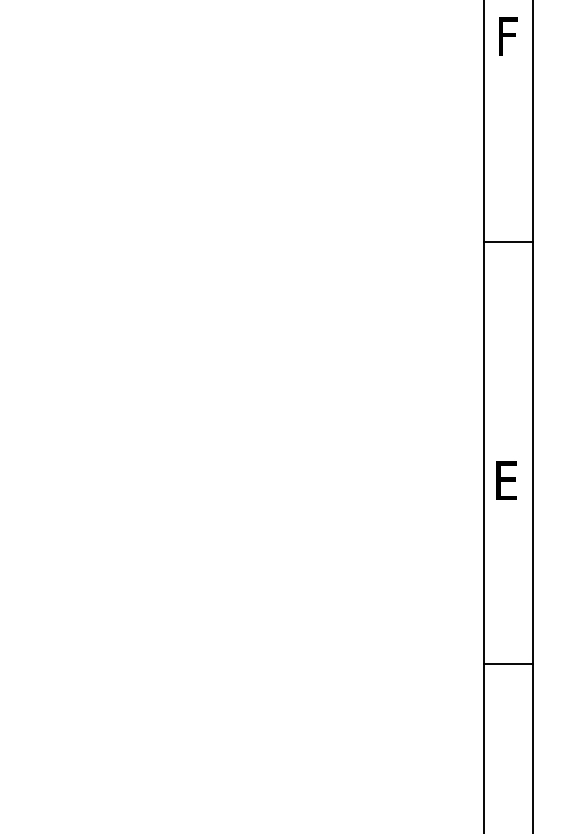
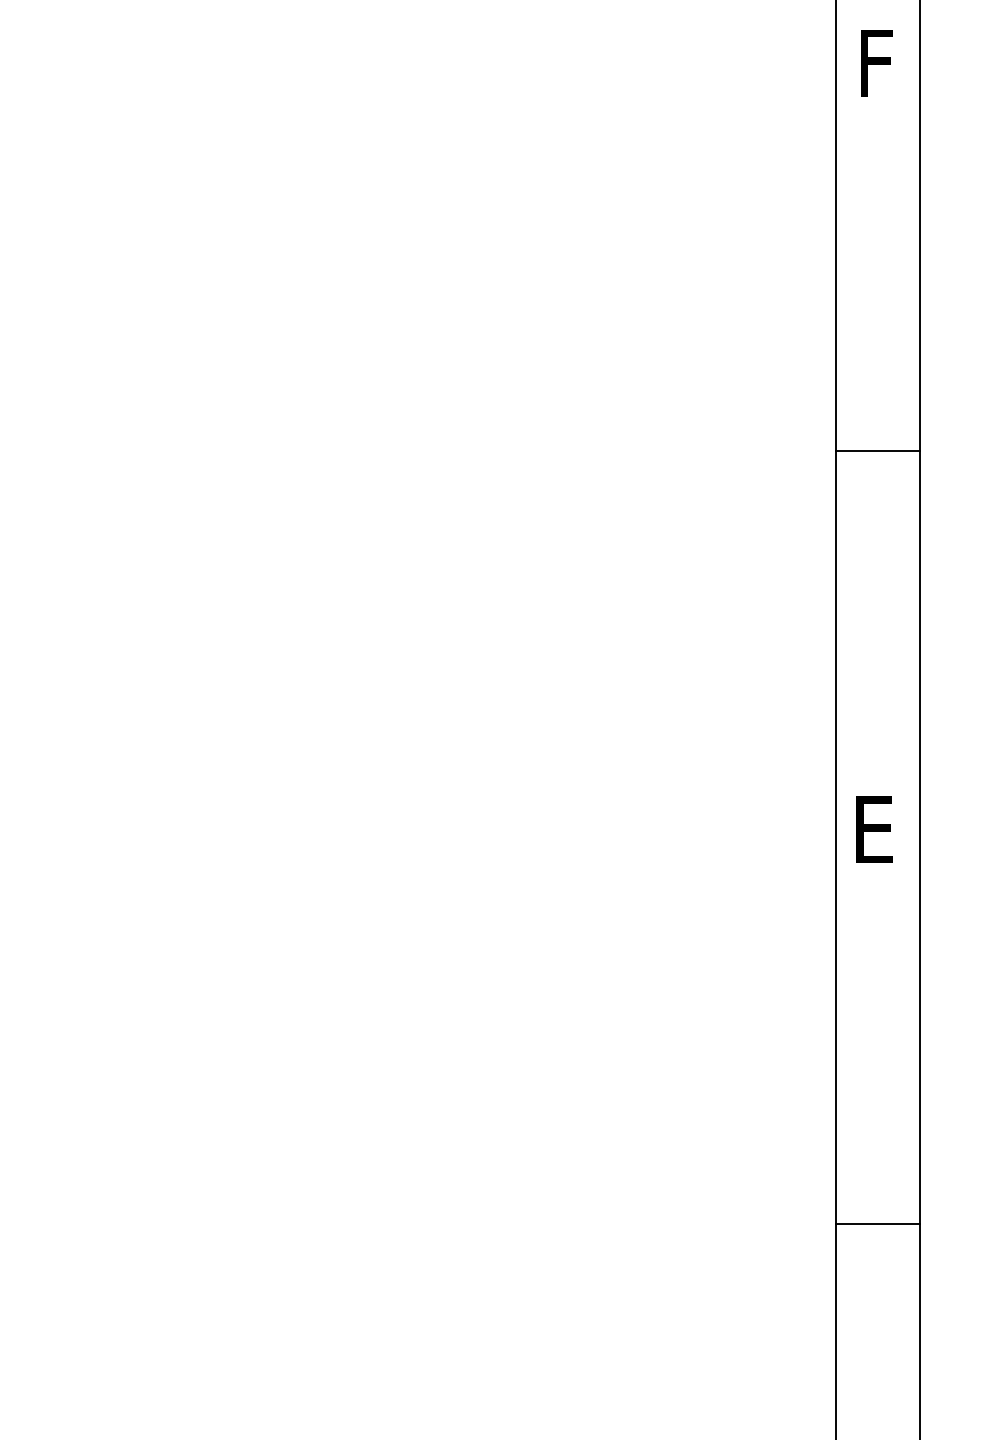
line: (508, 242) -> (877, 451), moved
line: (508, 663) -> (877, 1223), moved

